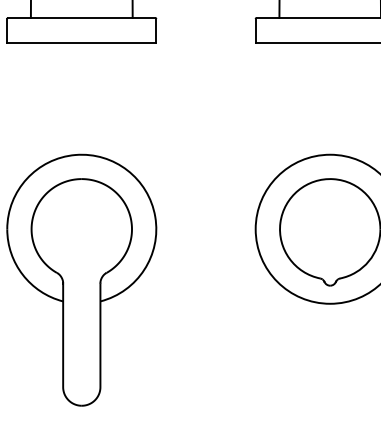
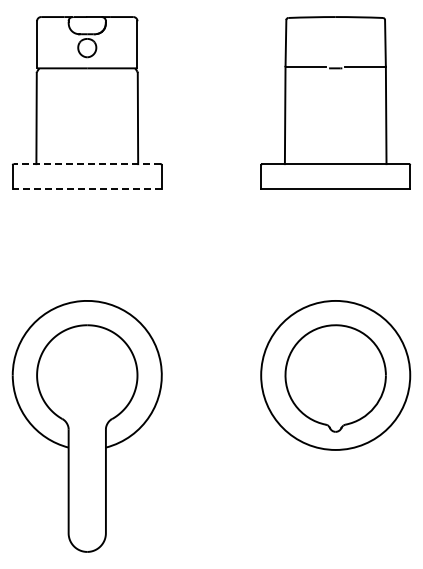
line: (81, 18) -> (86, 164), solid -> dashed
line: (82, 42) -> (87, 188), solid -> dashed

